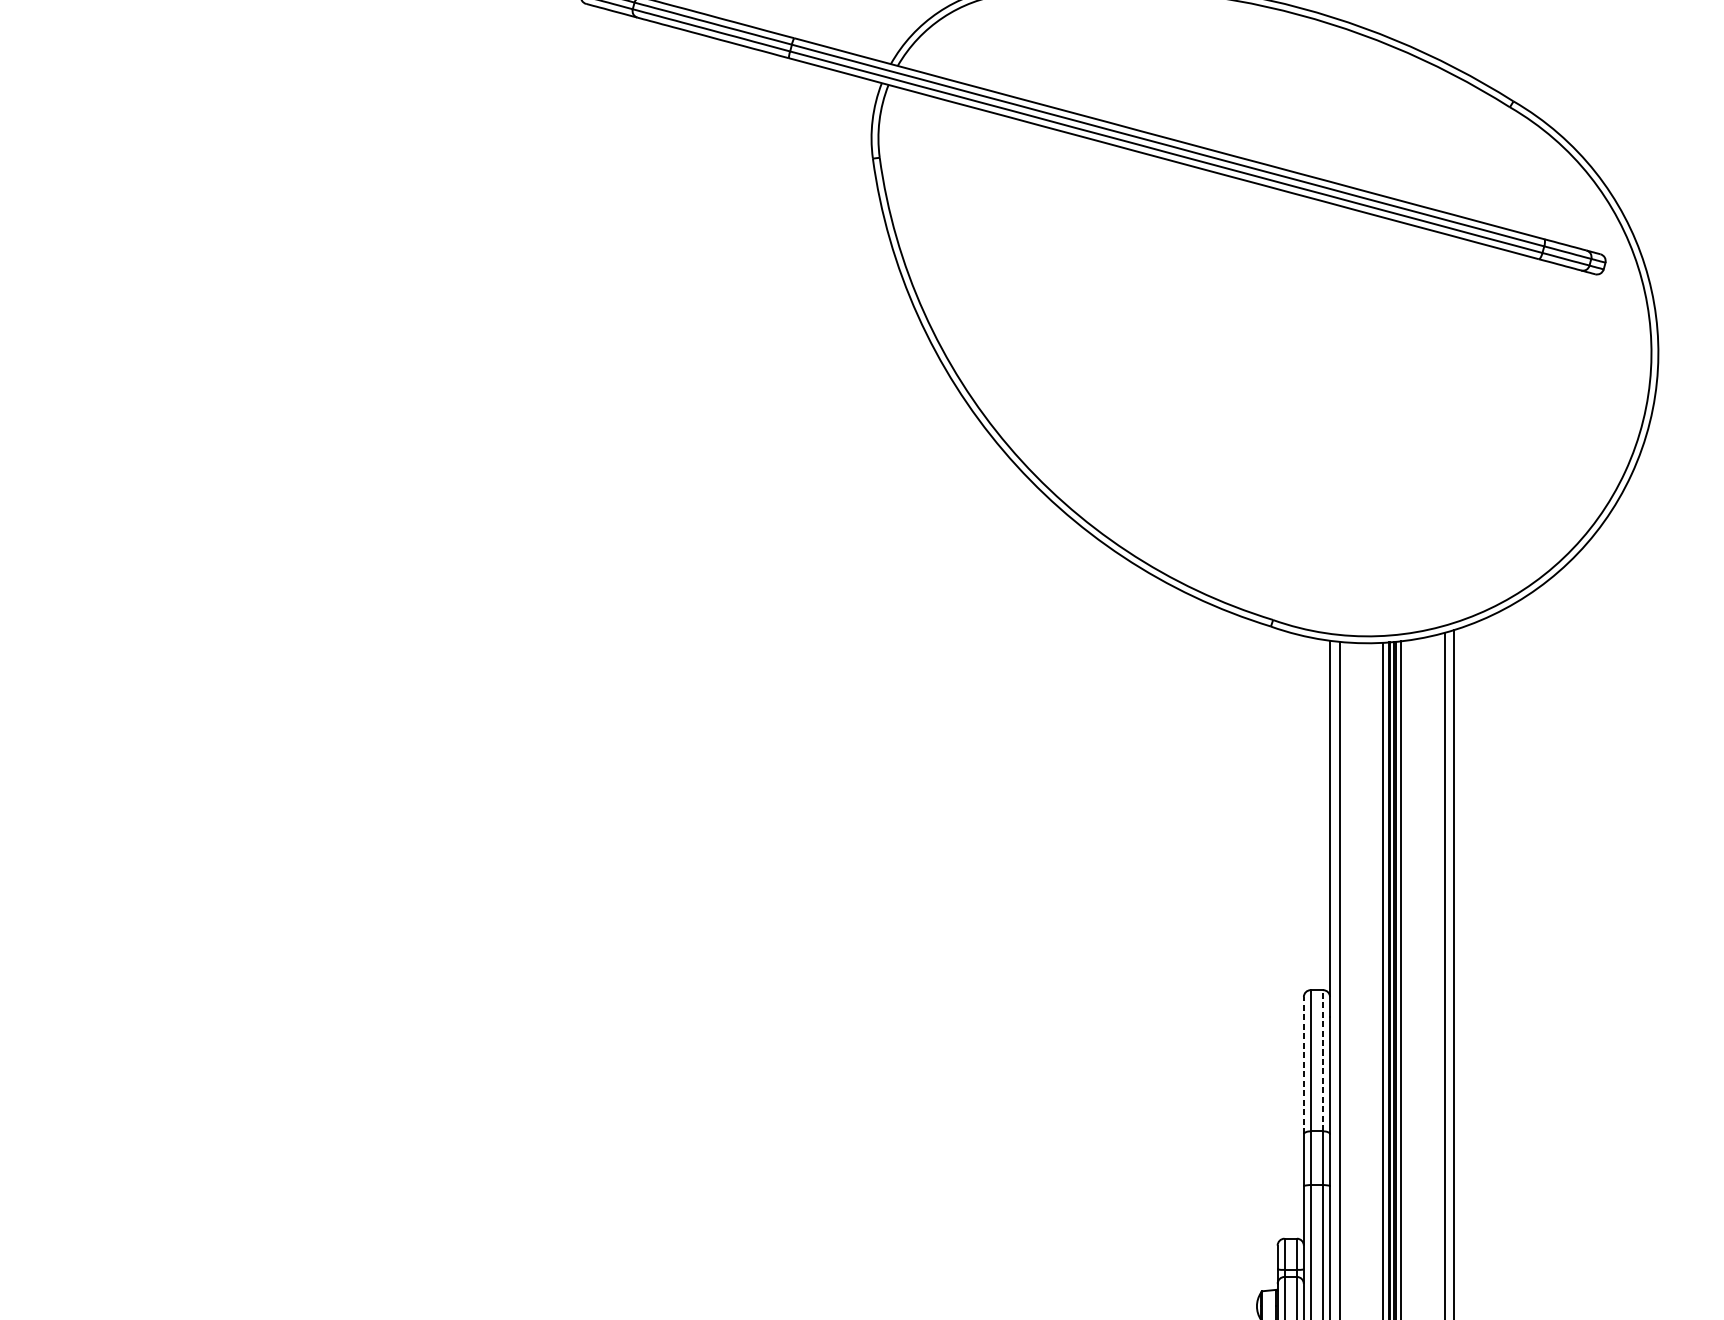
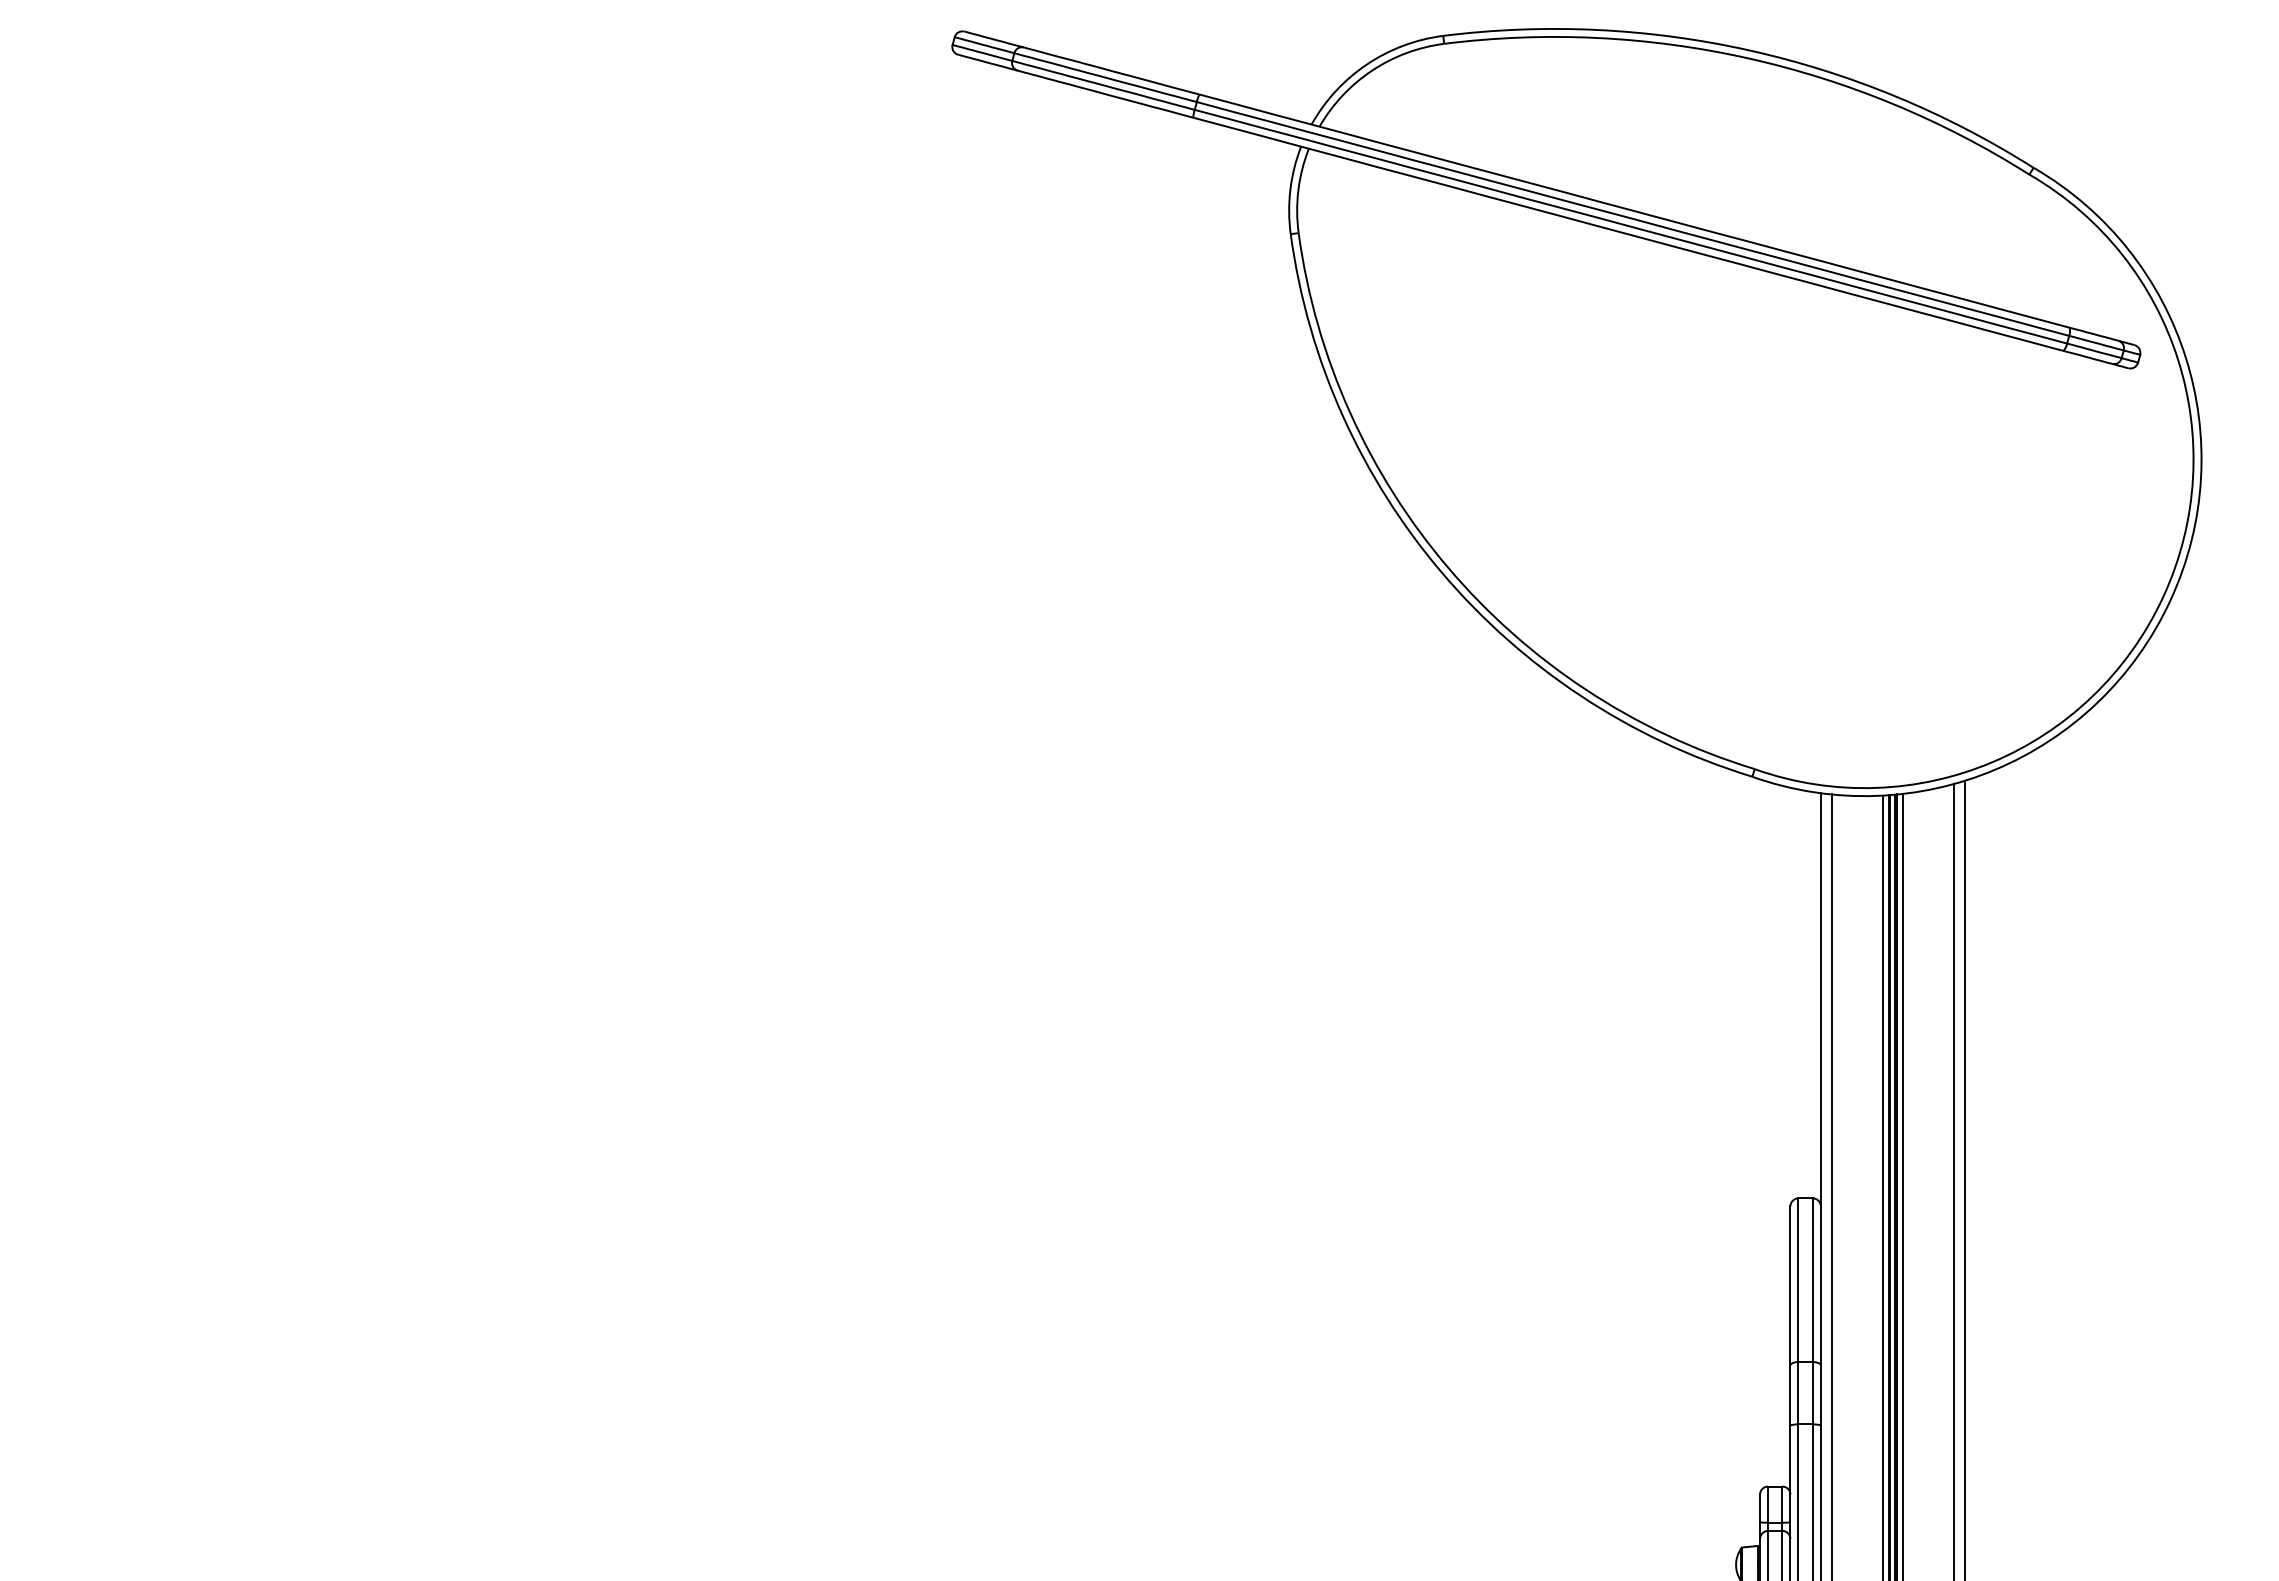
line: (1322, 1060) -> (1812, 1280), dashed -> solid
line: (1303, 1065) -> (1790, 1285), dashed -> solid

